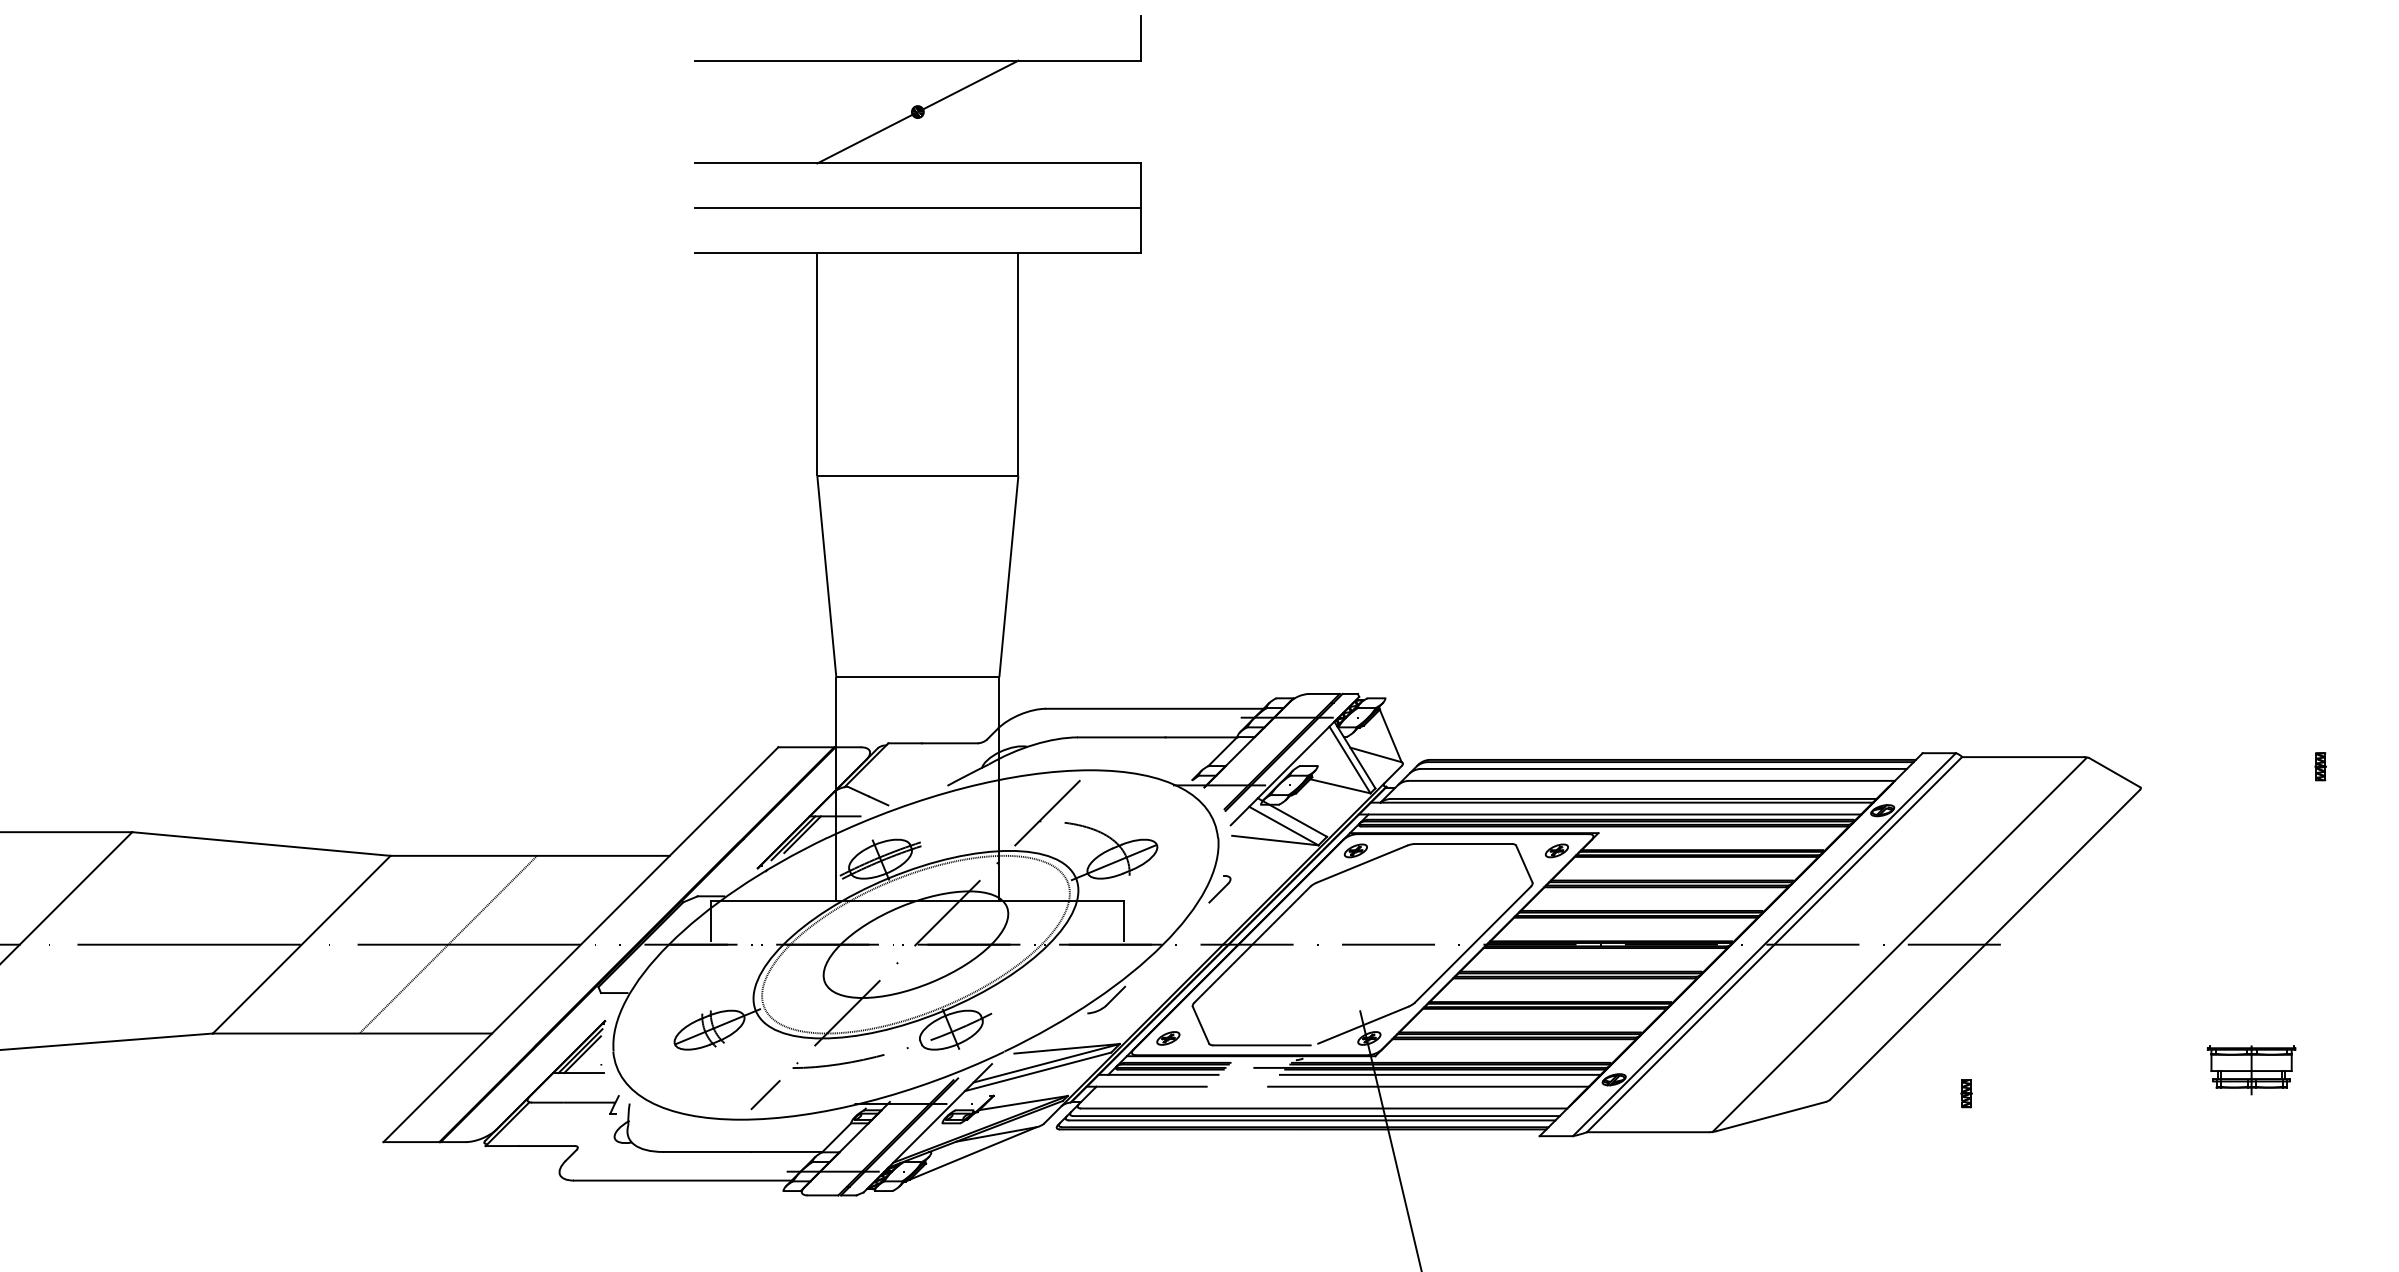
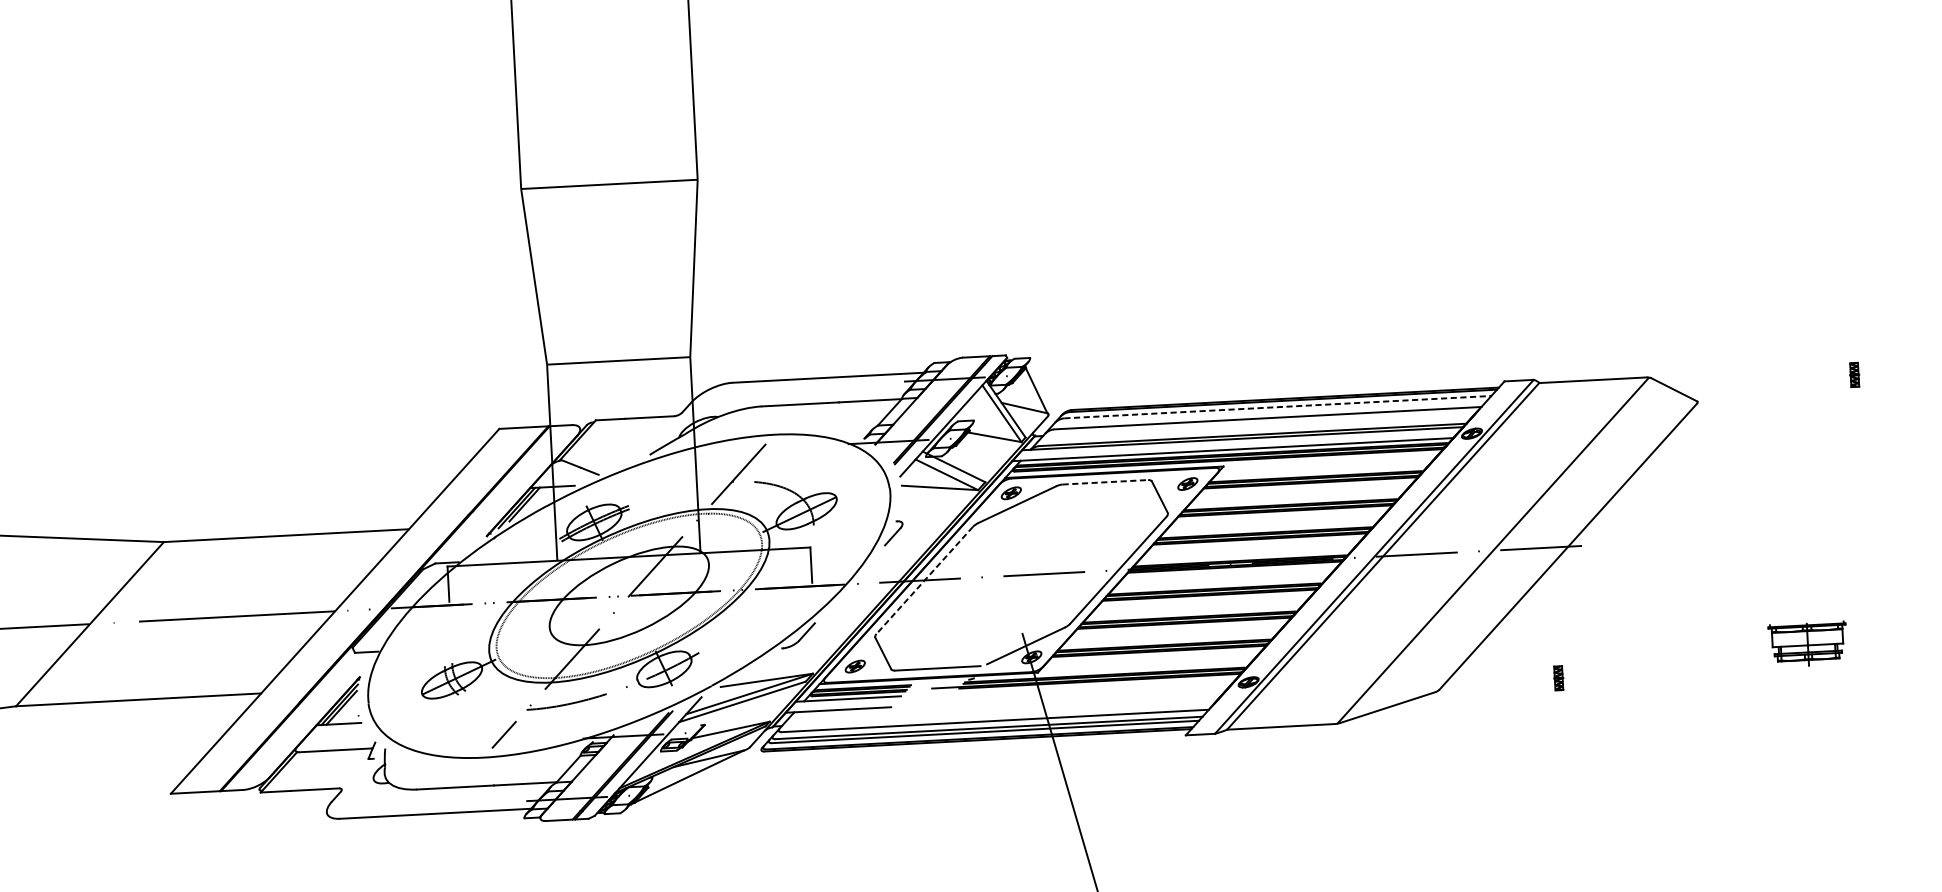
line: (1664, 768) -> (1278, 406), solid -> dashed
line: (1463, 844) -> (1105, 482), solid -> dashed
line: (448, 944) -> (218, 617), removed
line: (1252, 944) -> (924, 580), solid -> dashed
line: (1440, 1074) -> (1095, 685), removed
line: (1428, 1086) -> (1085, 696), removed

